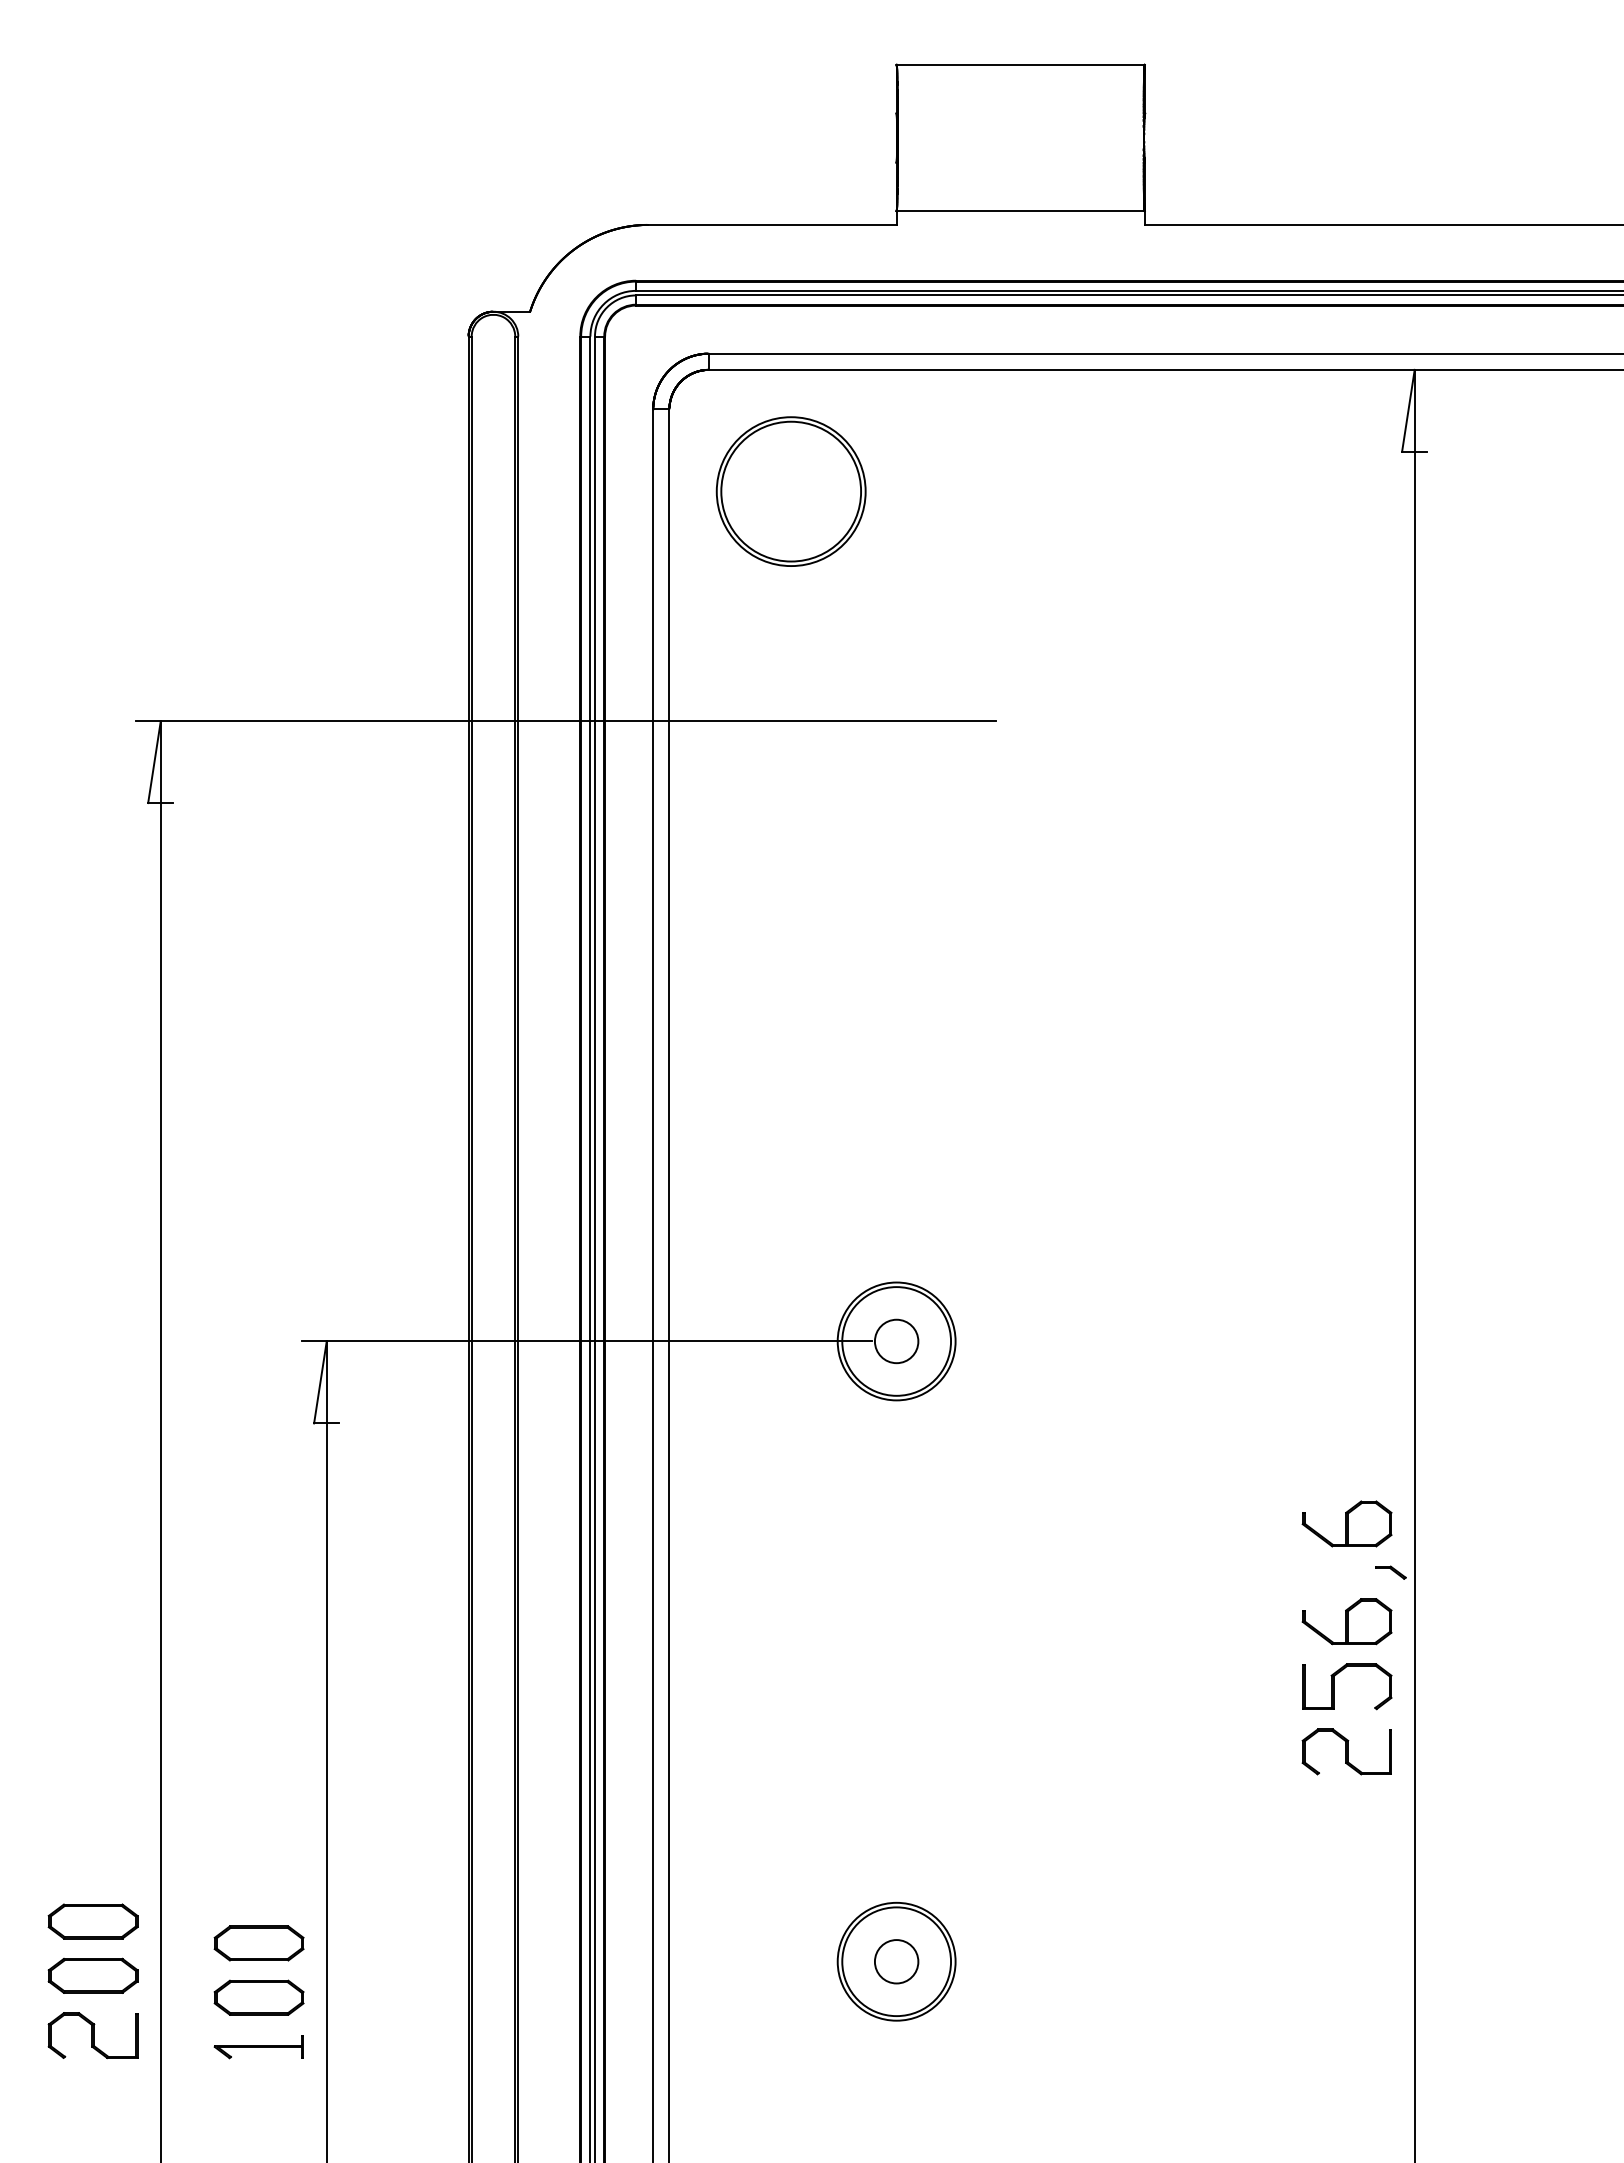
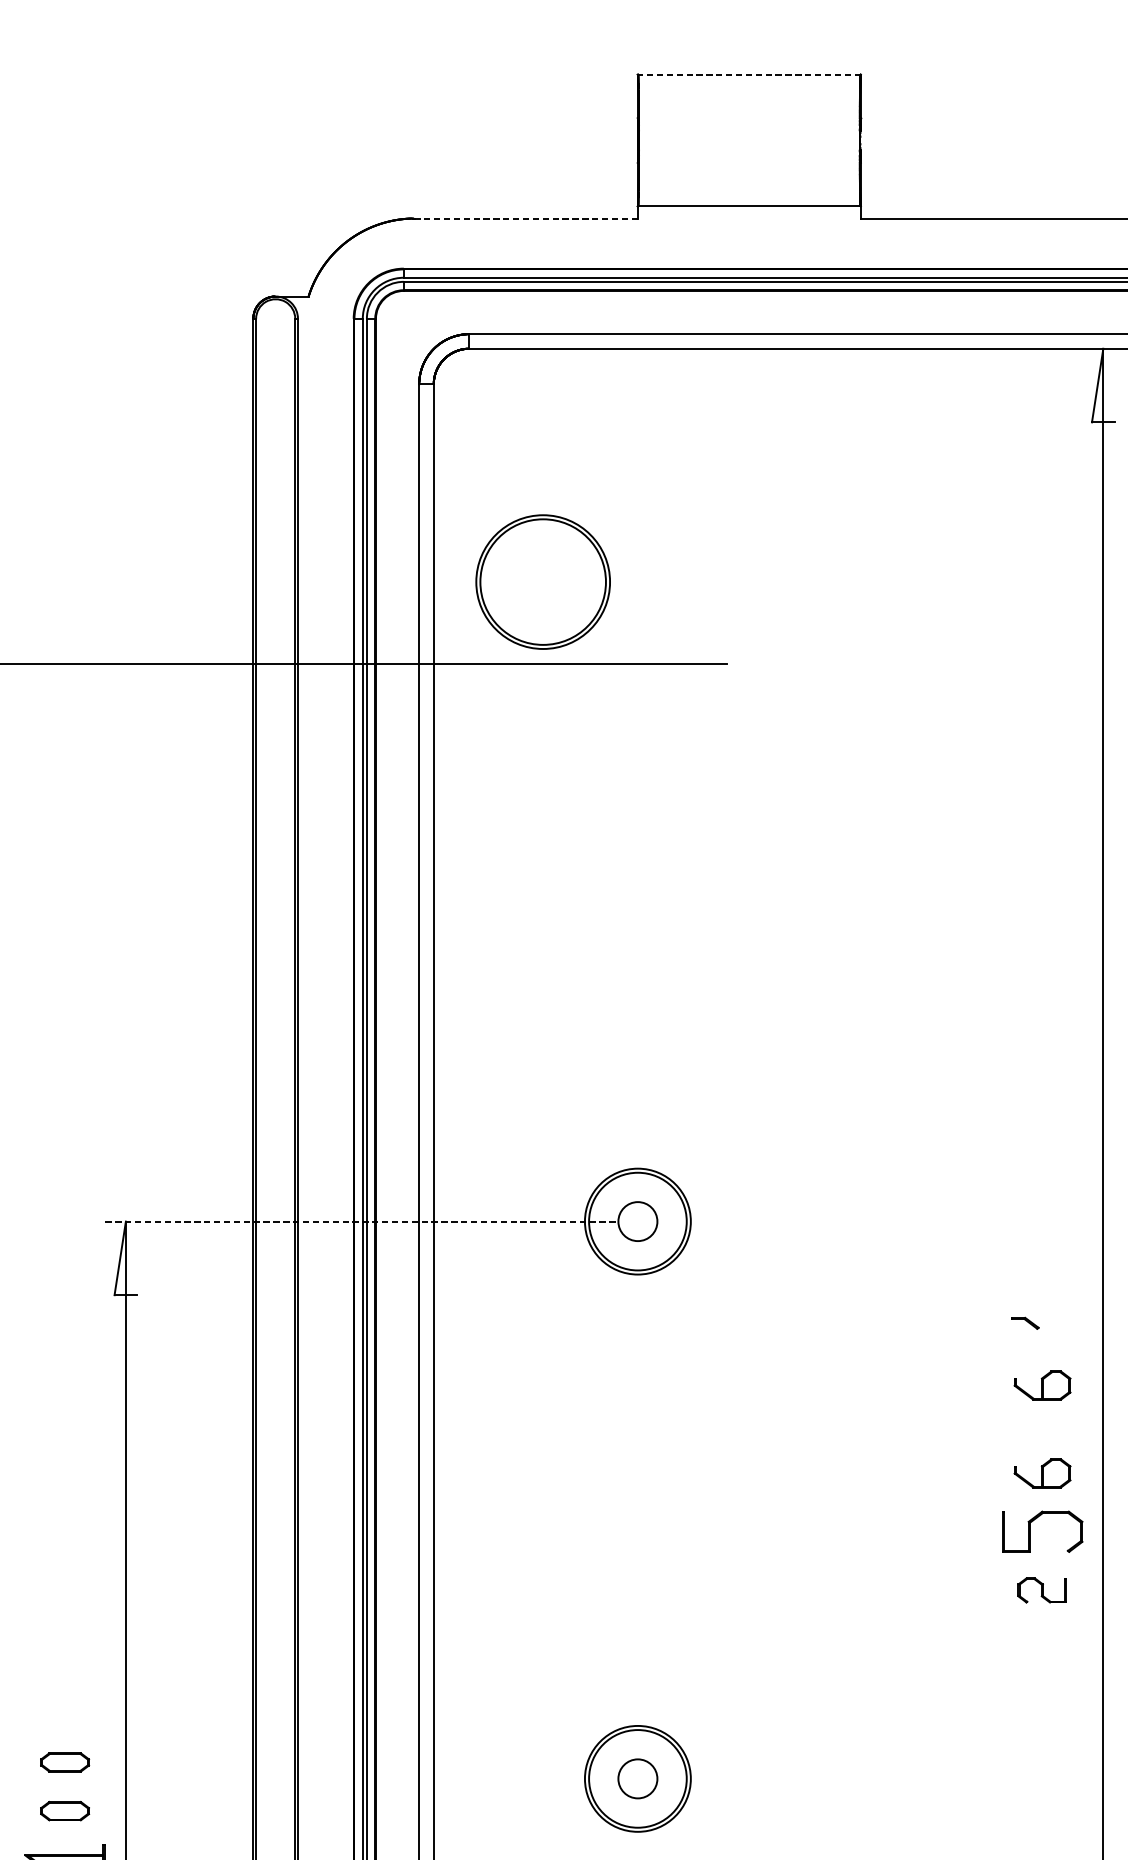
line: (1020, 64) -> (749, 74), solid -> dashed
line: (772, 224) -> (526, 218), solid -> dashed
part: (790, 491) -> (542, 581), moved
line: (586, 1341) -> (359, 1221), solid -> dashed
part: (1346, 1523) -> (1042, 1385), size x0.7
part: (1390, 1572) -> (1024, 1323), moved
part: (1346, 1621) -> (1042, 1473), size x0.7
part: (1346, 1751) -> (1042, 1589), size x0.6
part: (258, 1943) -> (64, 1762), size x0.6
part: (258, 1997) -> (64, 1810), size x0.6

